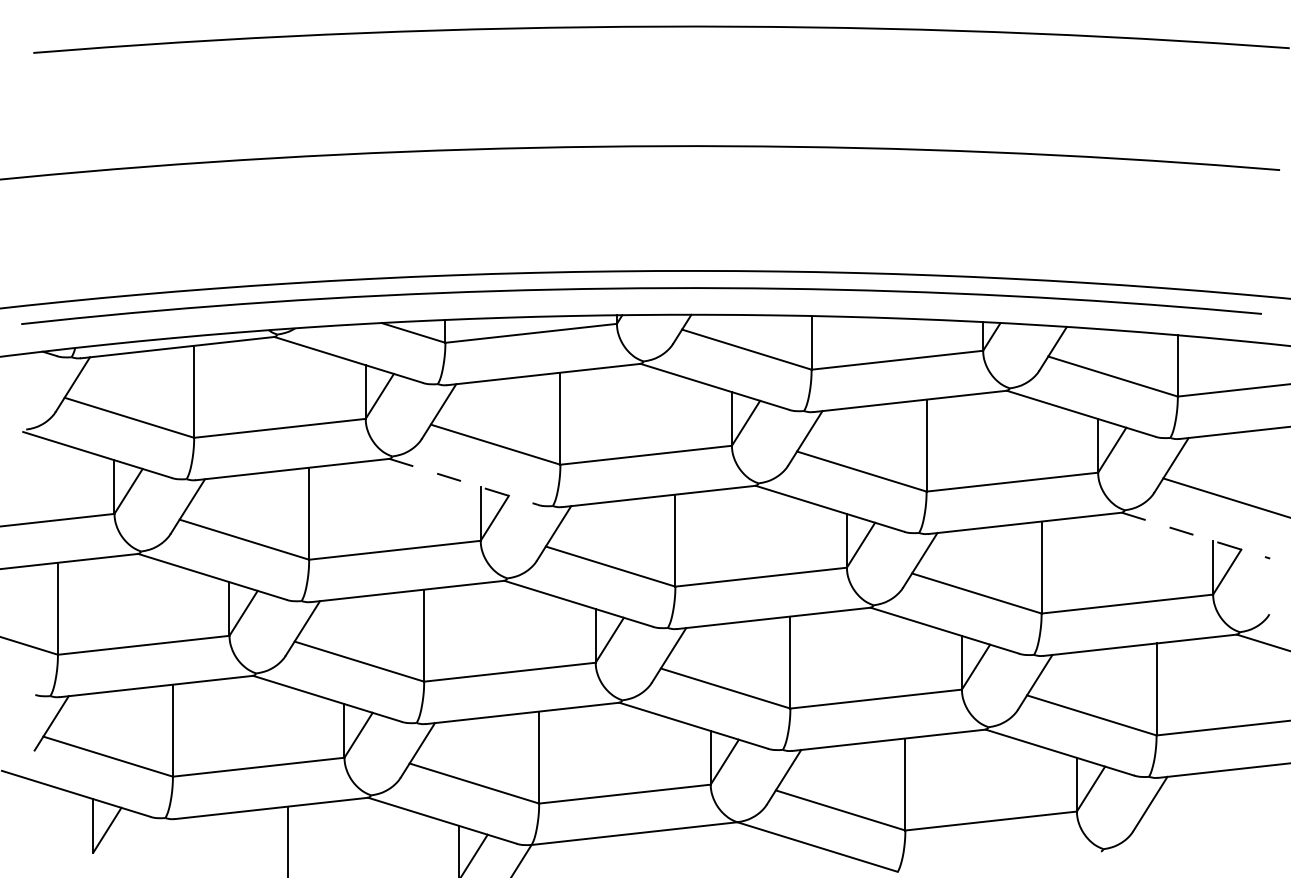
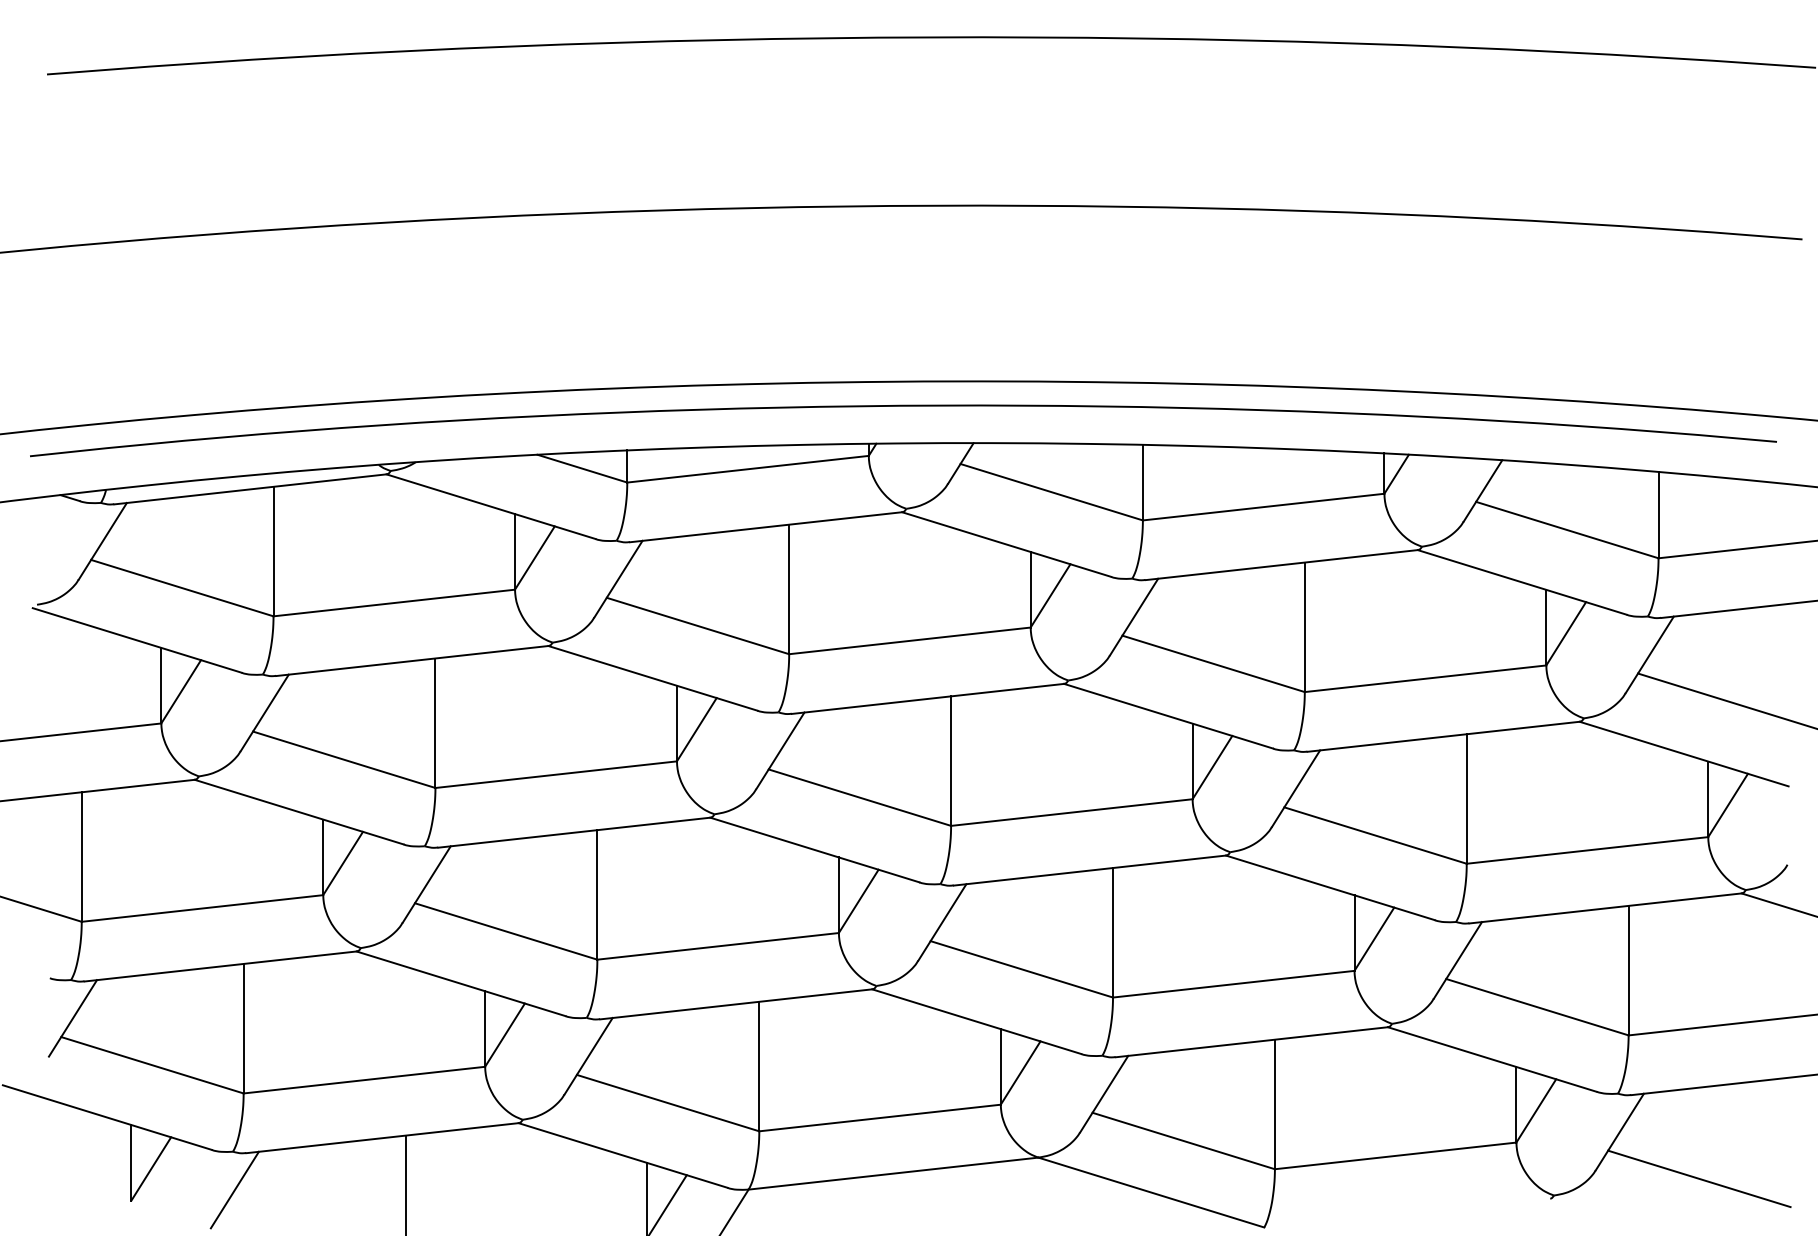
line: (463, 481) -> (652, 677), dashed -> solid
line: (1196, 535) -> (1684, 753), dashed -> solid
line: (1206, 837) -> (1698, 1179), added
line: (166, 845) -> (234, 1190), added

